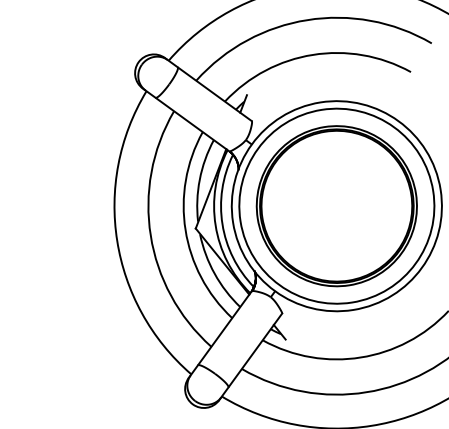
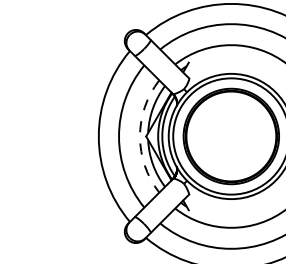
arc: (186, 230) -> (140, 136), solid -> dashed

